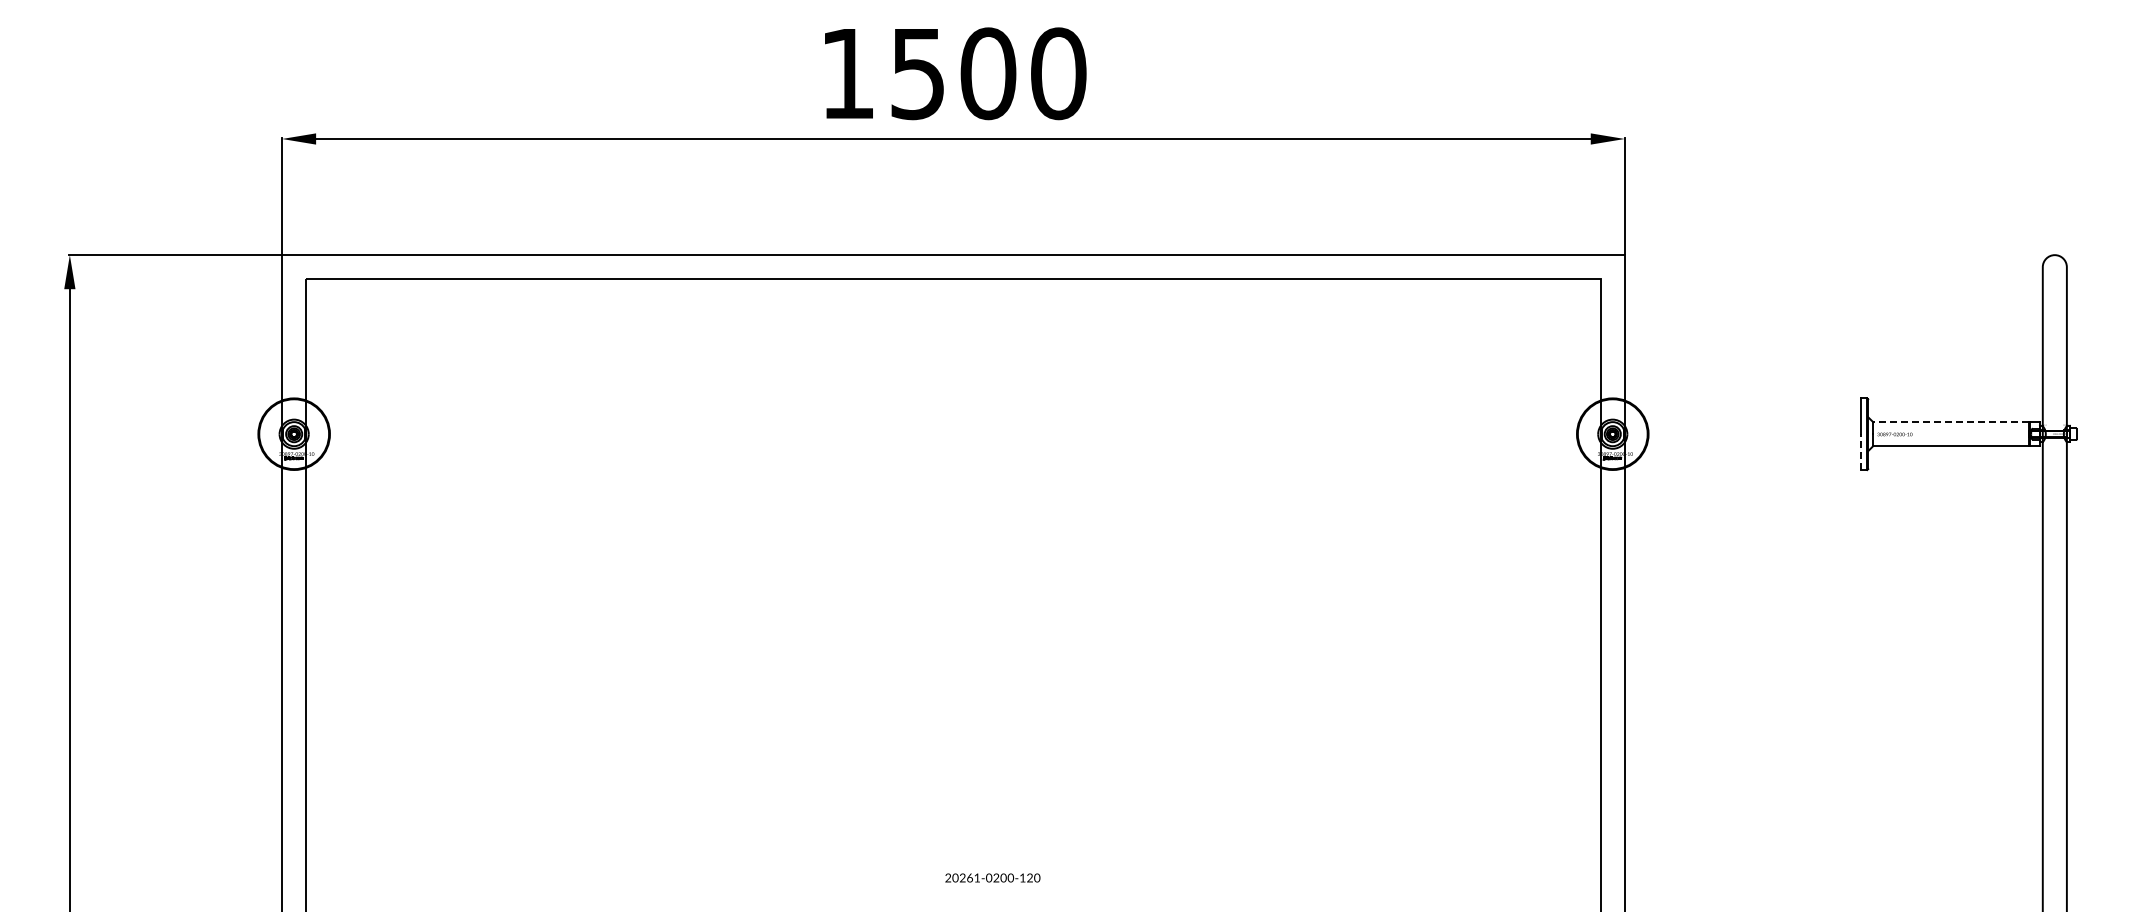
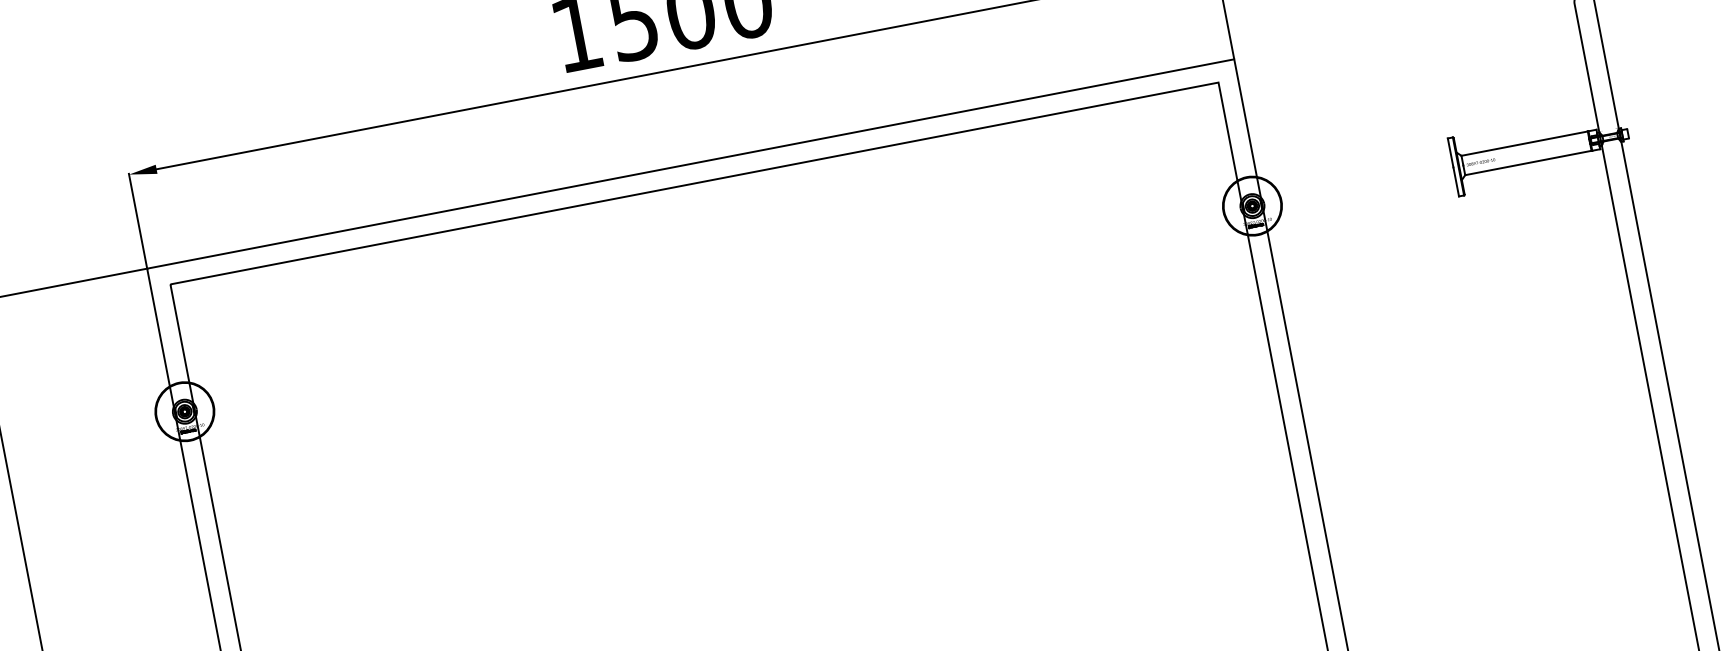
line: (1950, 422) -> (1524, 144), dashed -> solid
line: (1860, 452) -> (1455, 182), dashed -> solid

